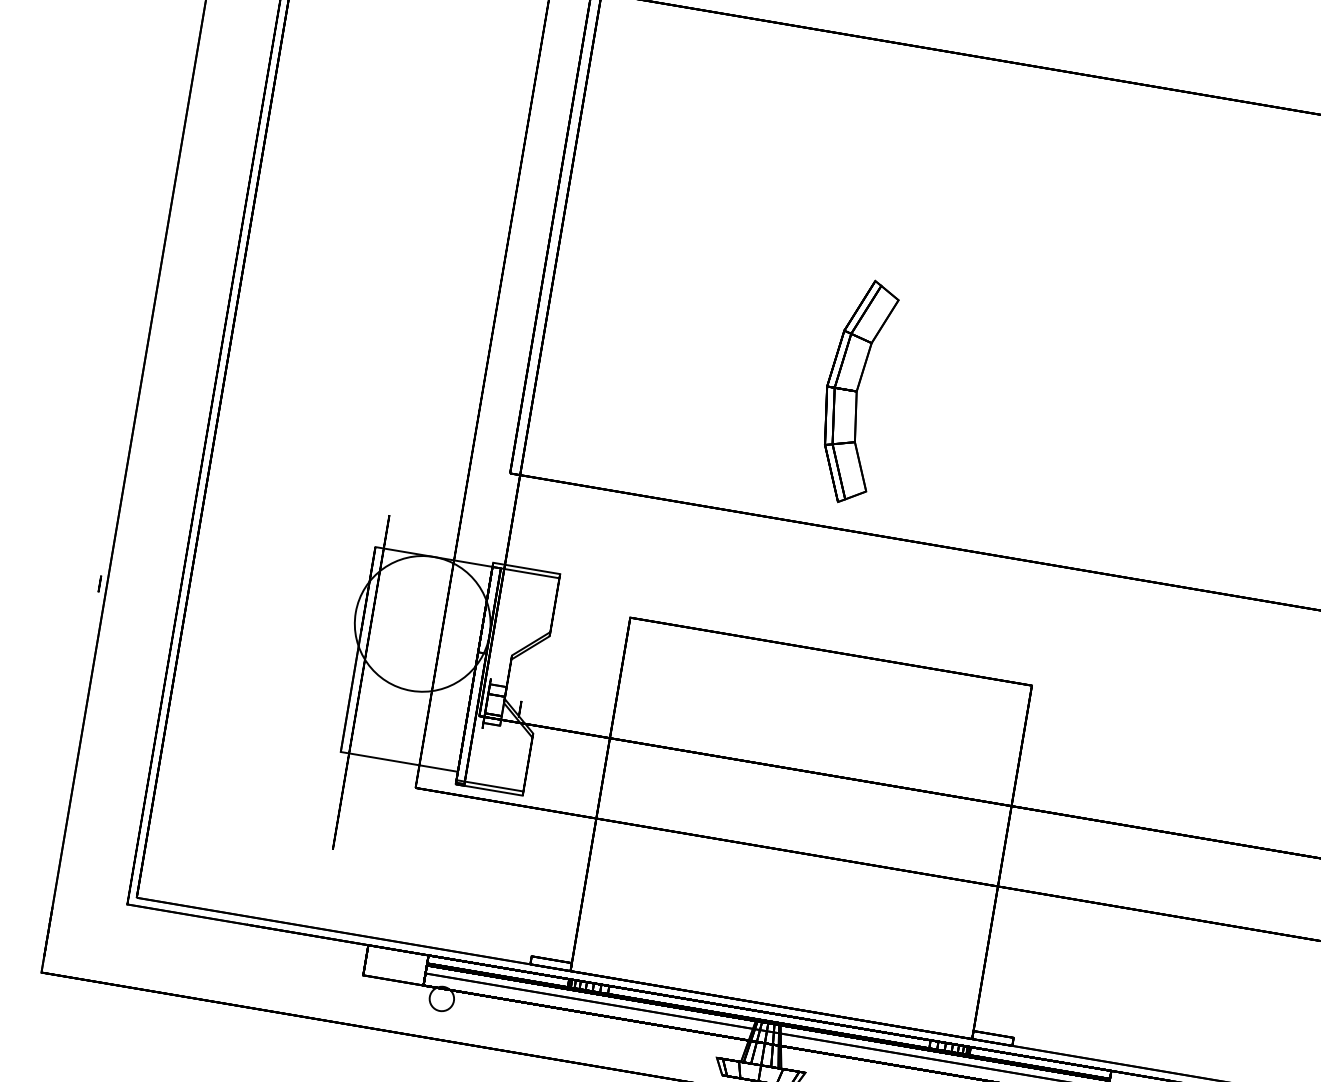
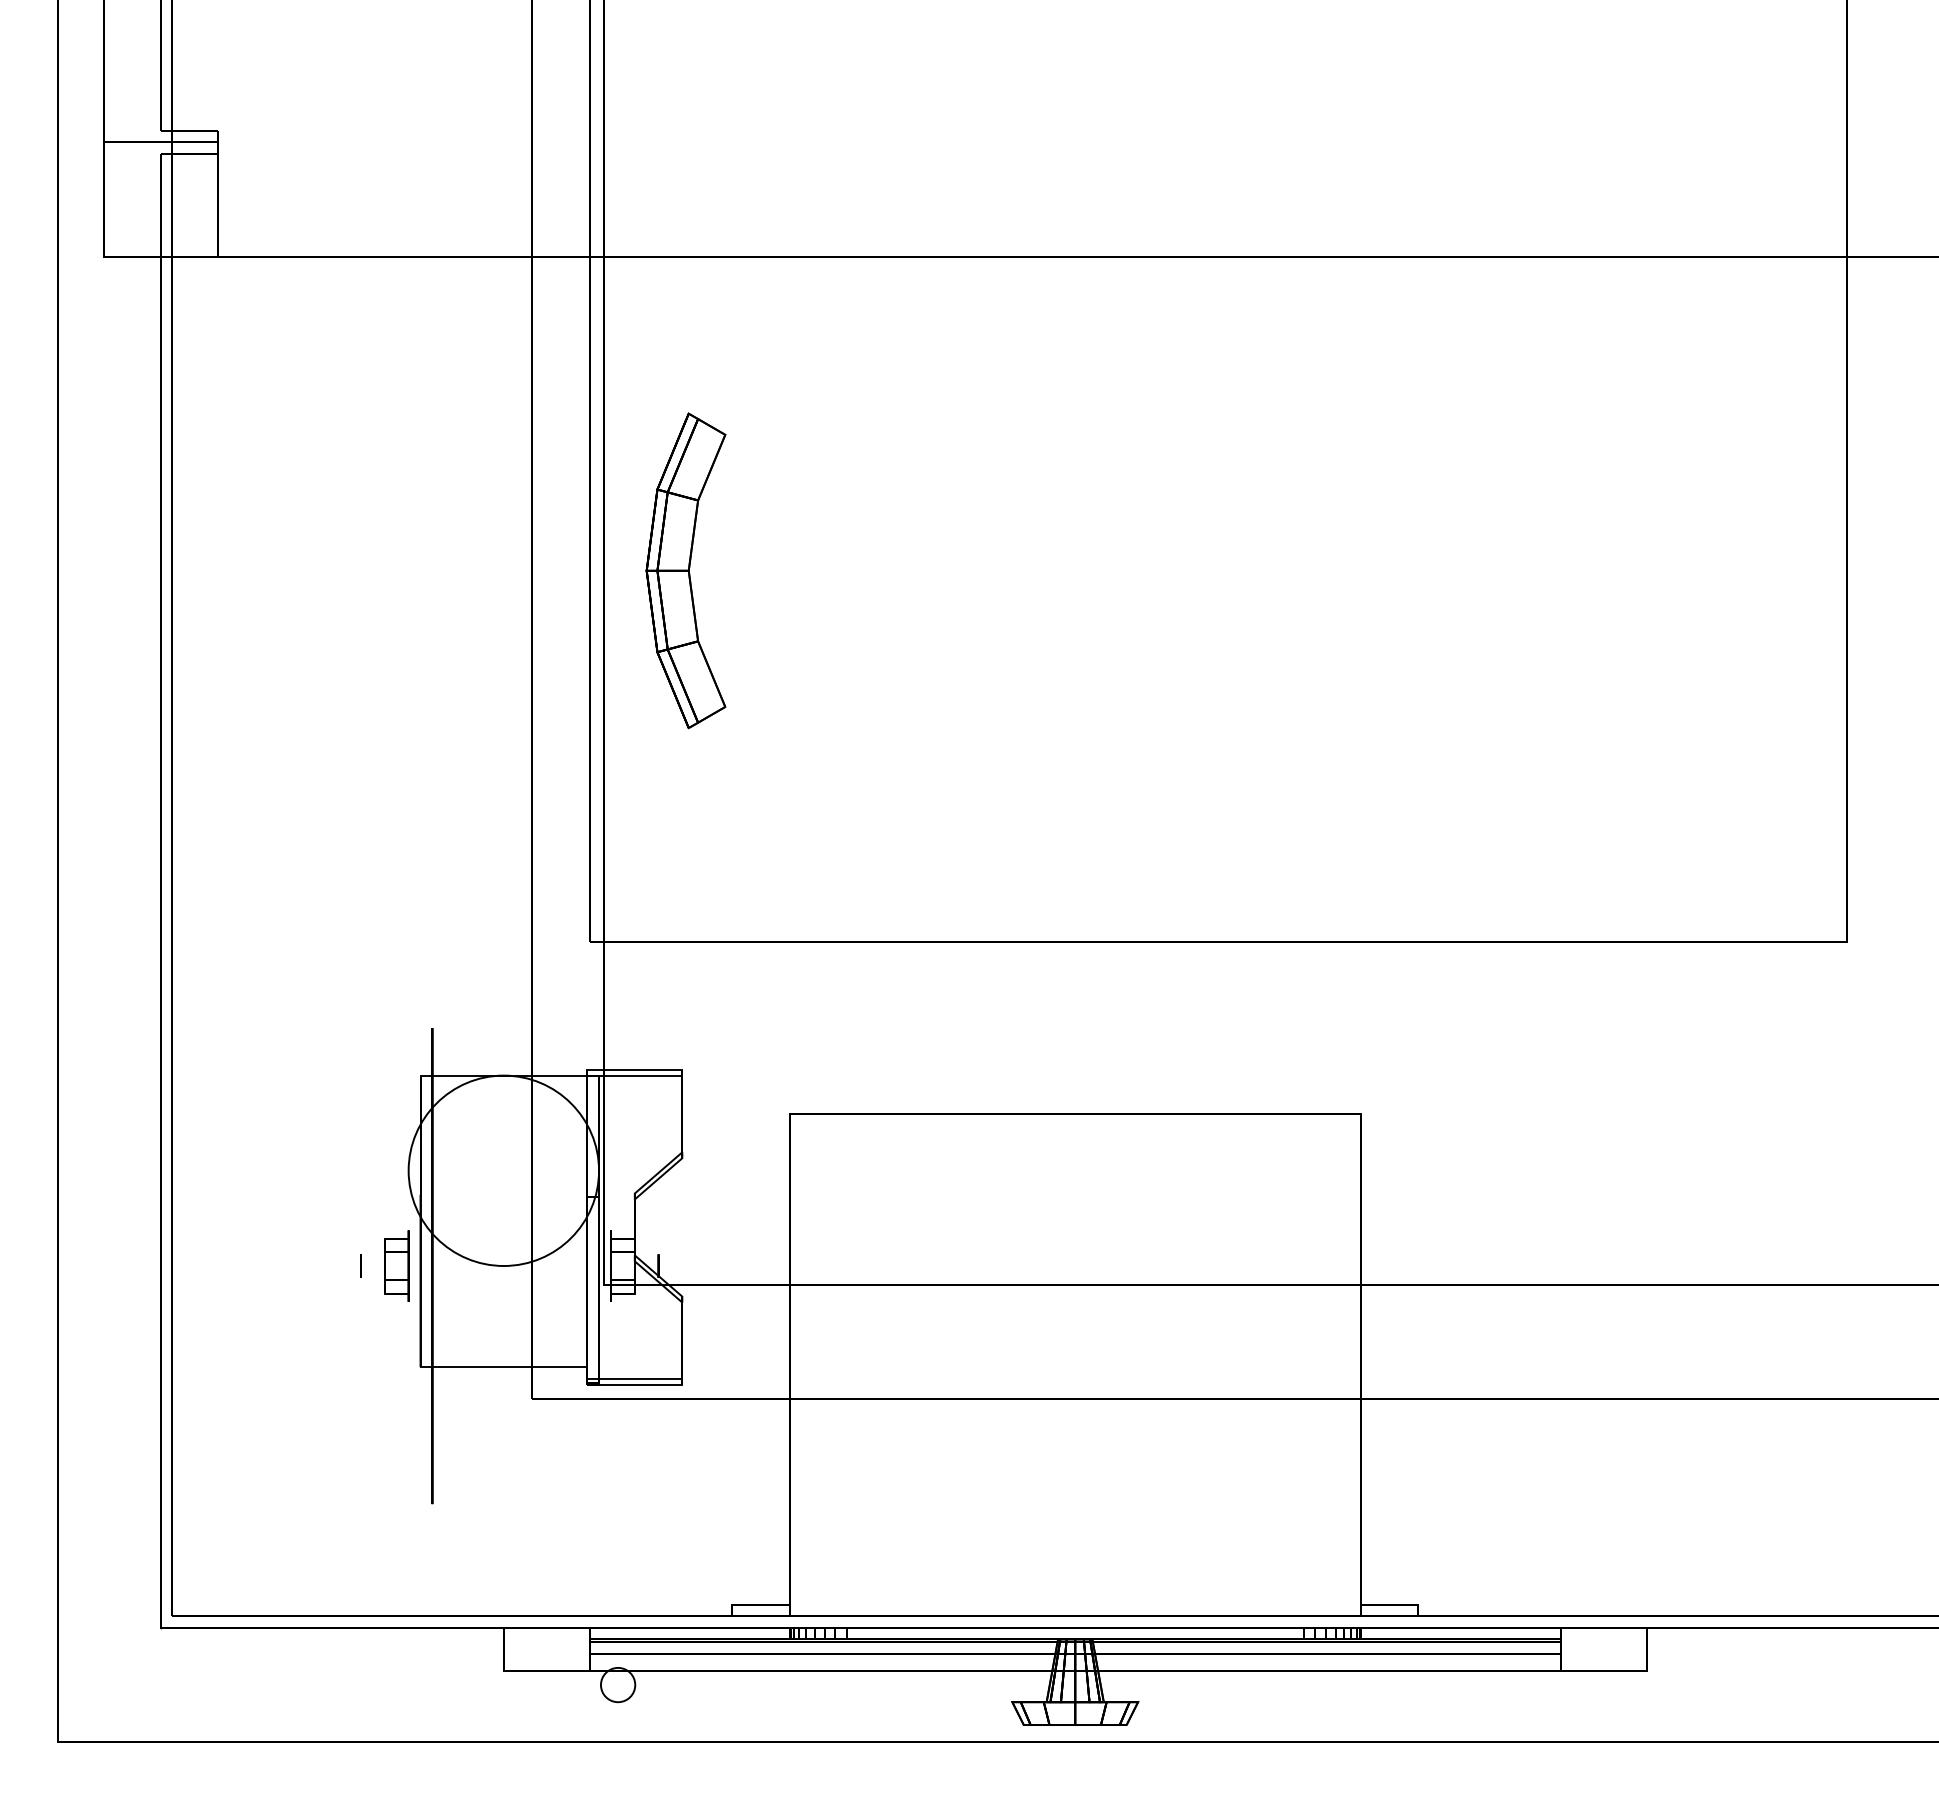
part: (854, 390) -> (685, 570), moved
circle: (99, 583) -> (360, 1265), moved
part: (335, 677) -> (396, 1265), added

